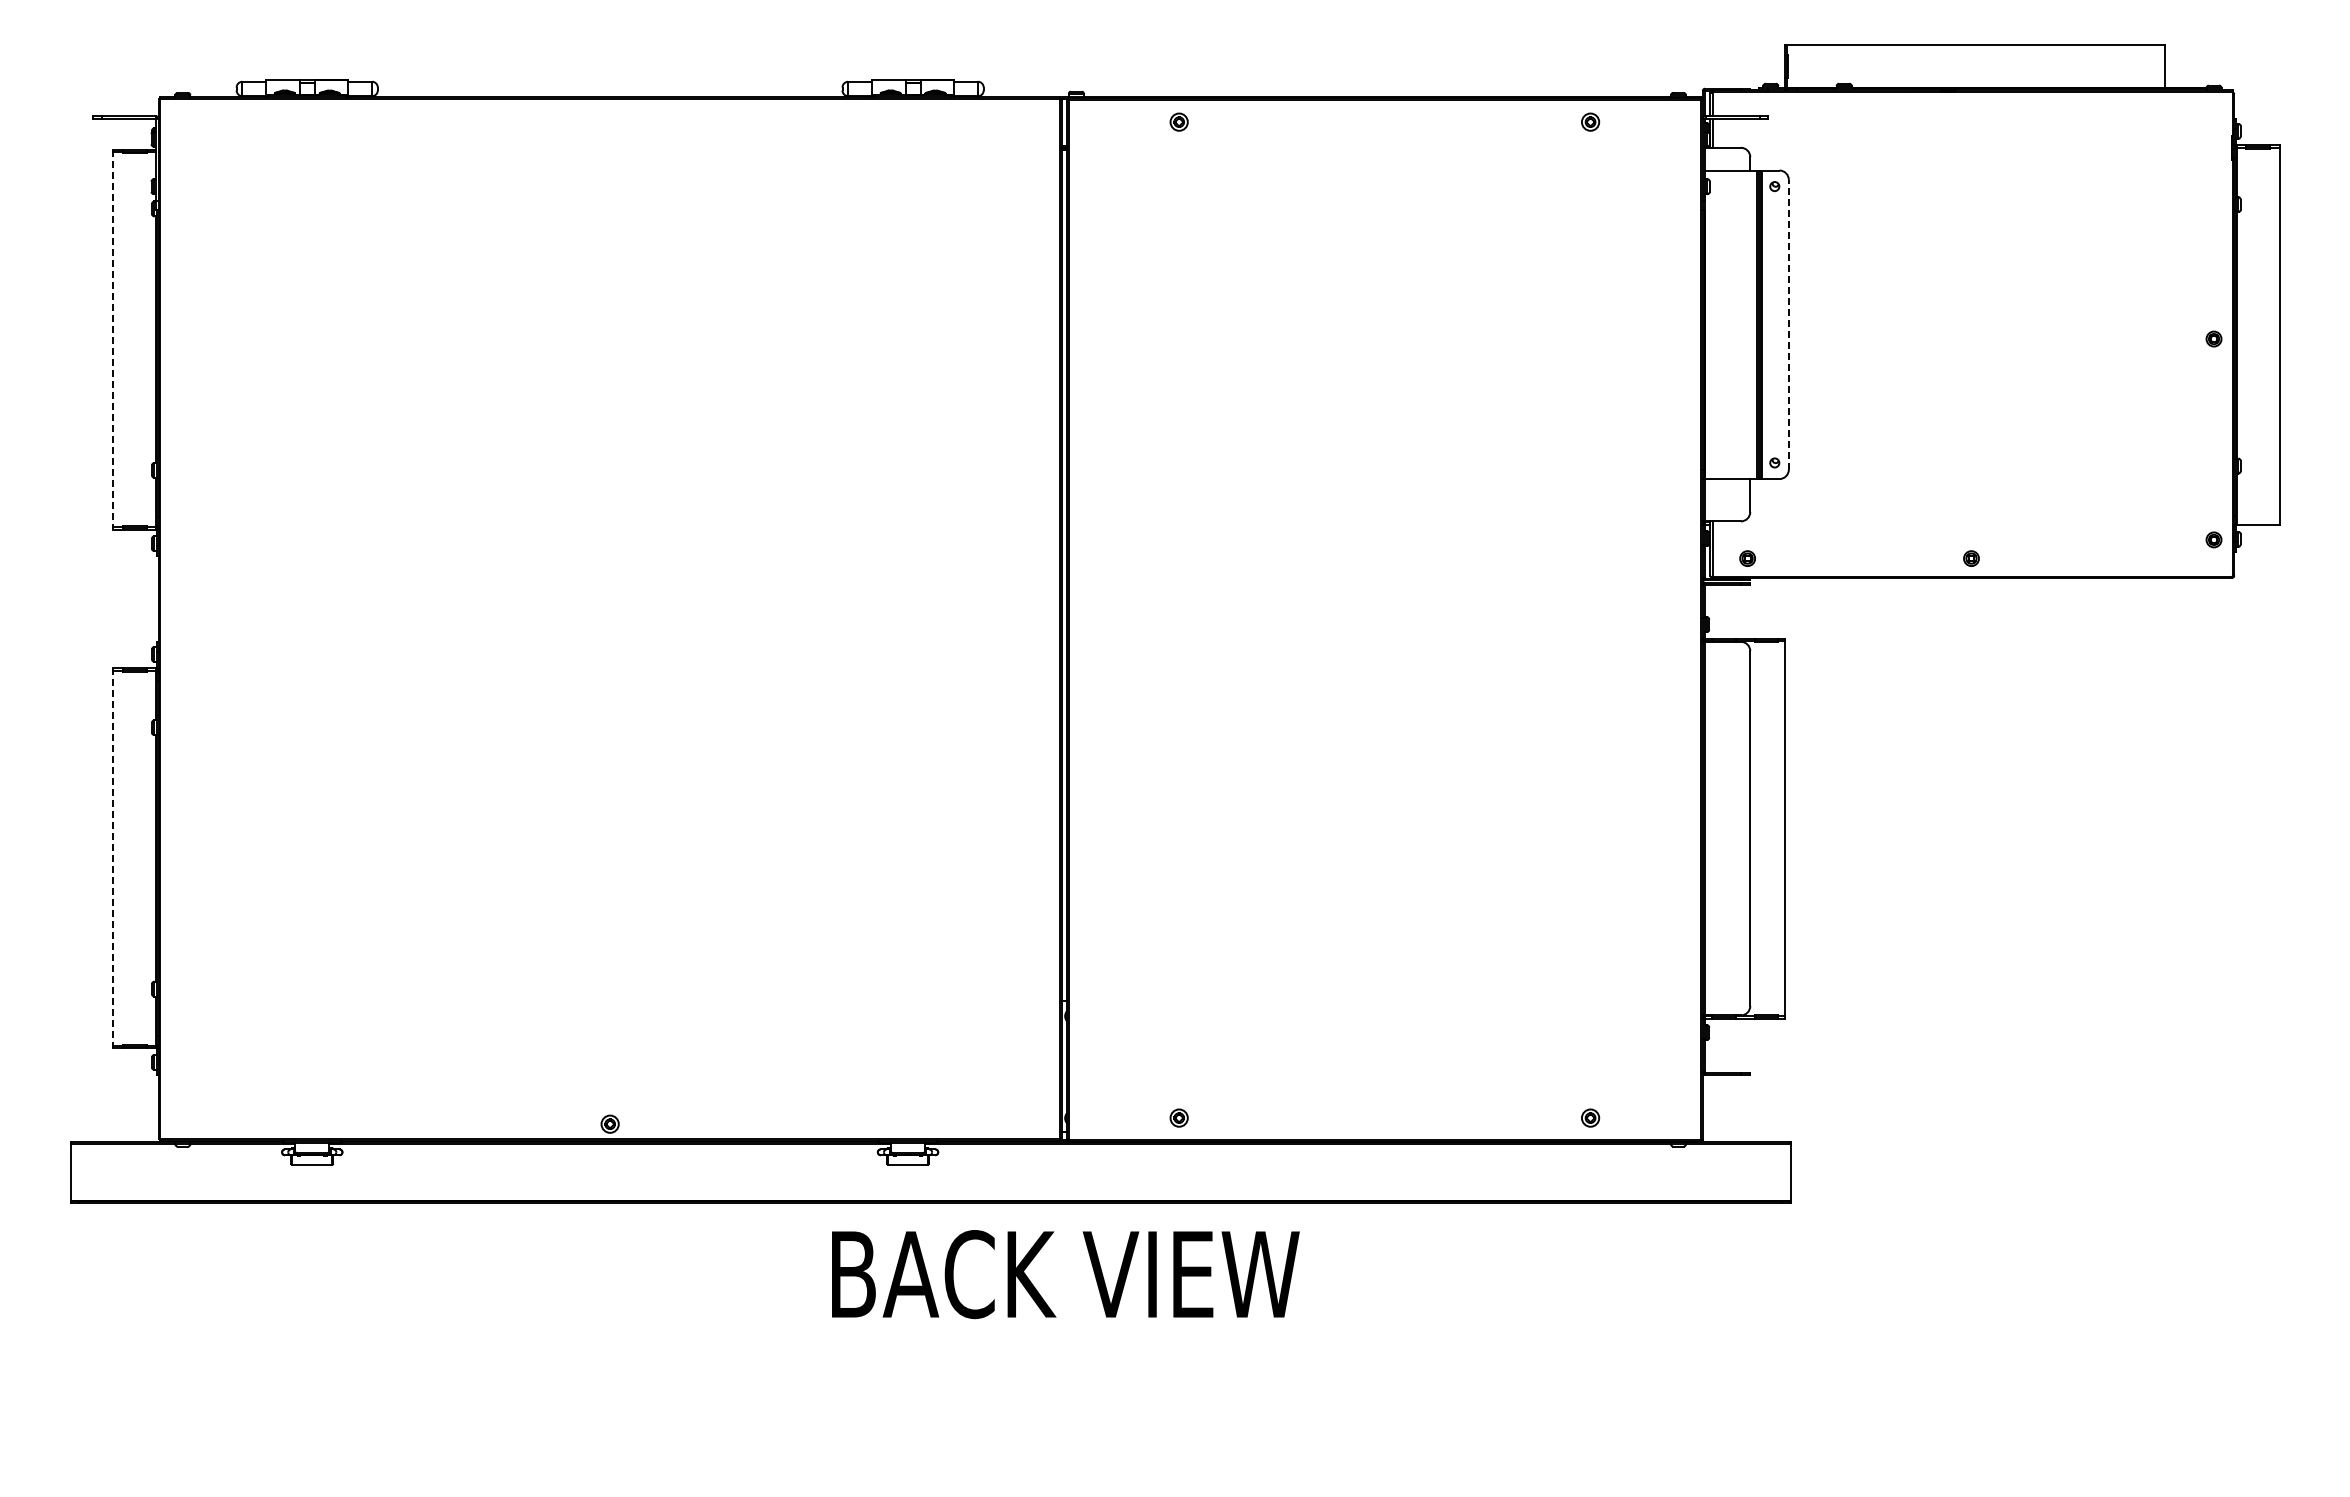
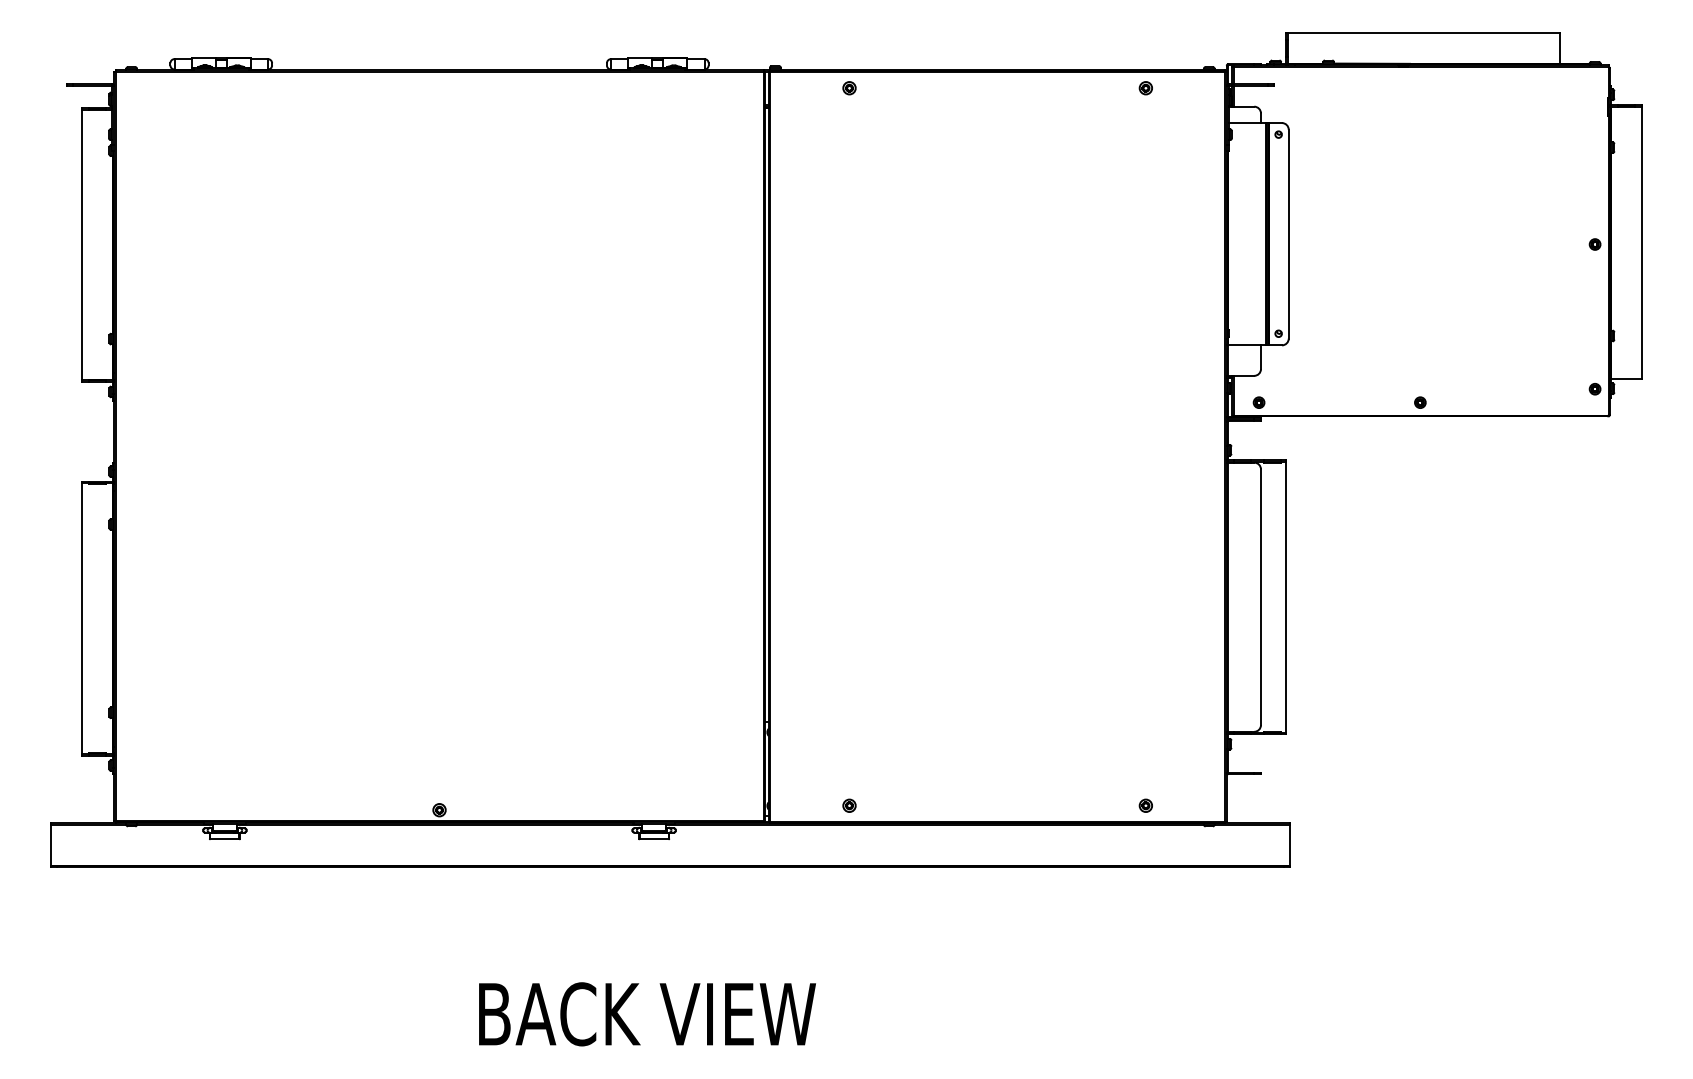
line: (1788, 324) -> (1288, 234), dashed -> solid
line: (113, 339) -> (81, 244), dashed -> solid
line: (113, 858) -> (81, 618), dashed -> solid
text: (1065, 1274) -> (647, 1014), moved

